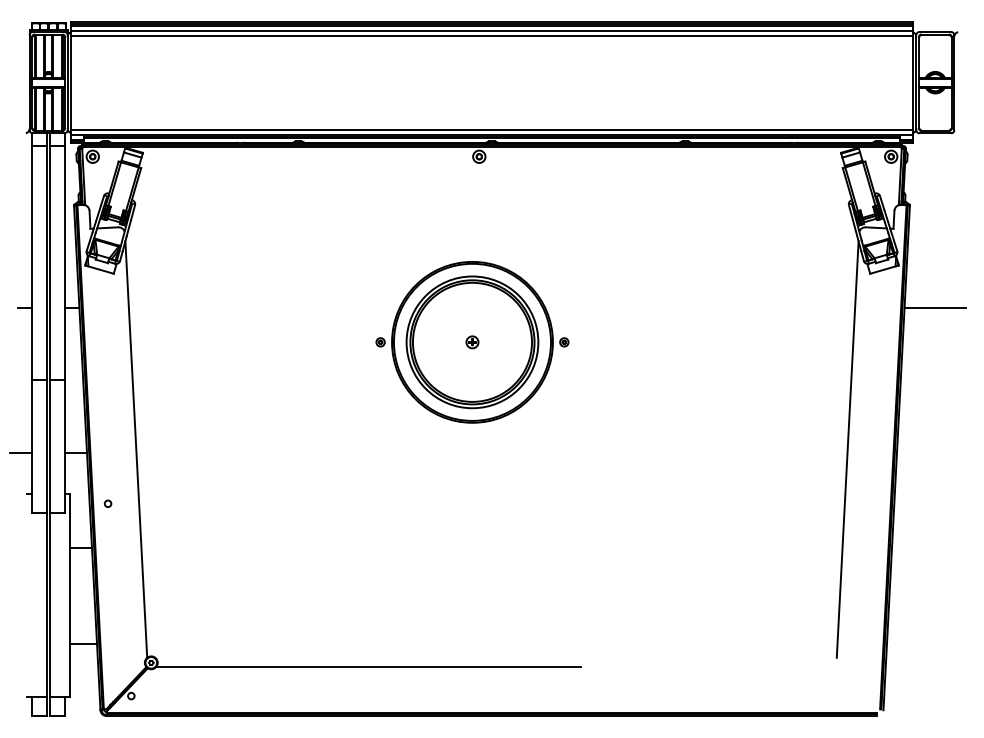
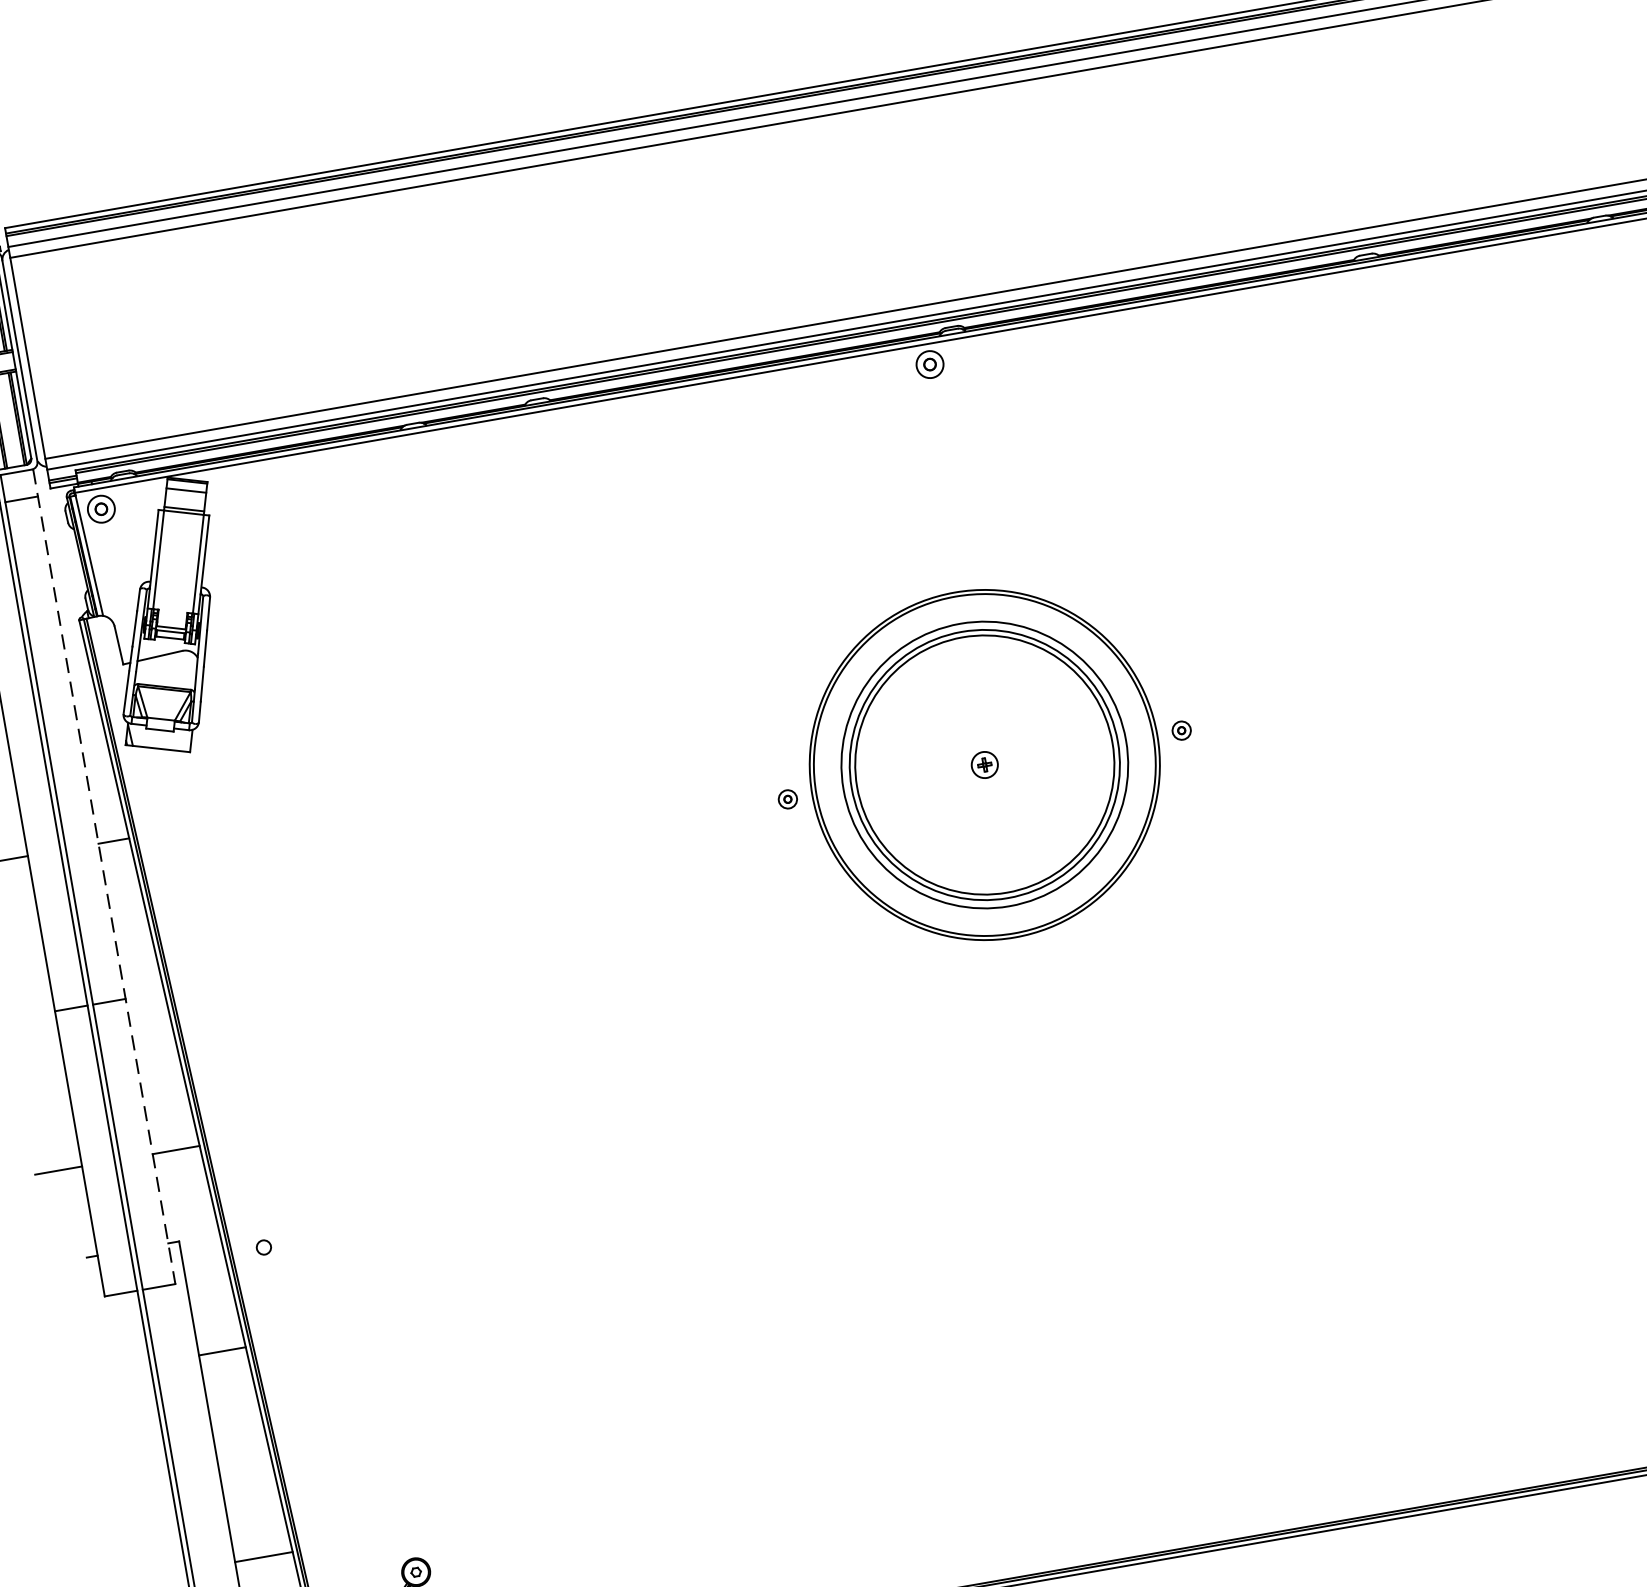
line: (65, 323) -> (105, 876), solid -> dashed
line: (136, 449) -> (304, 1120), removed
line: (368, 666) -> (883, 1498), removed

